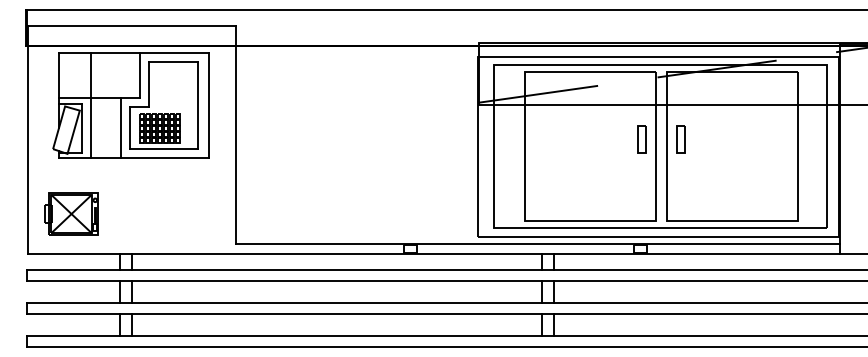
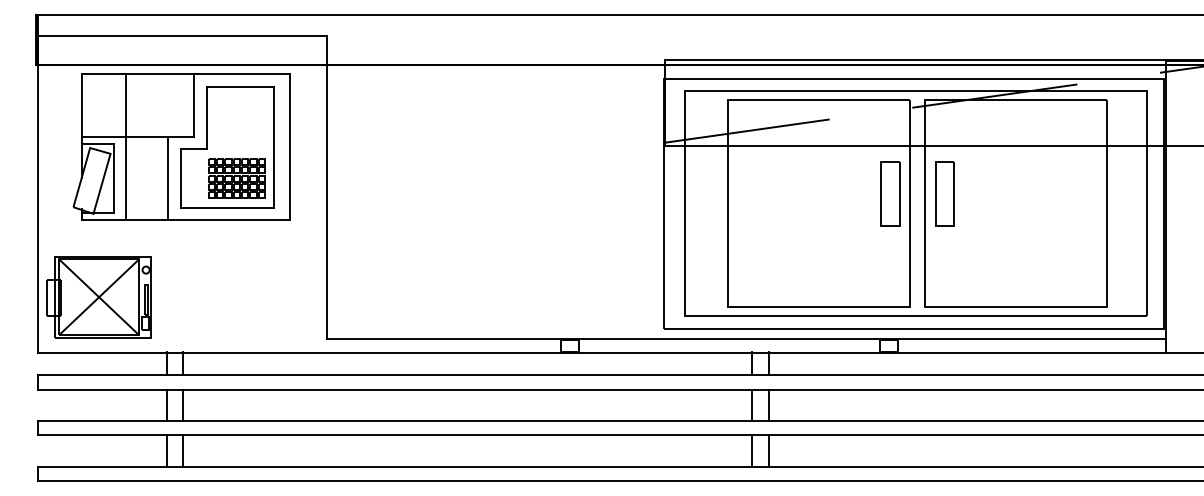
part: (159, 128) -> (236, 178), moved
part: (641, 139) -> (890, 193), size x1.67
part: (680, 139) -> (944, 193), size x1.67
part: (71, 214) -> (98, 297), size x1.43

